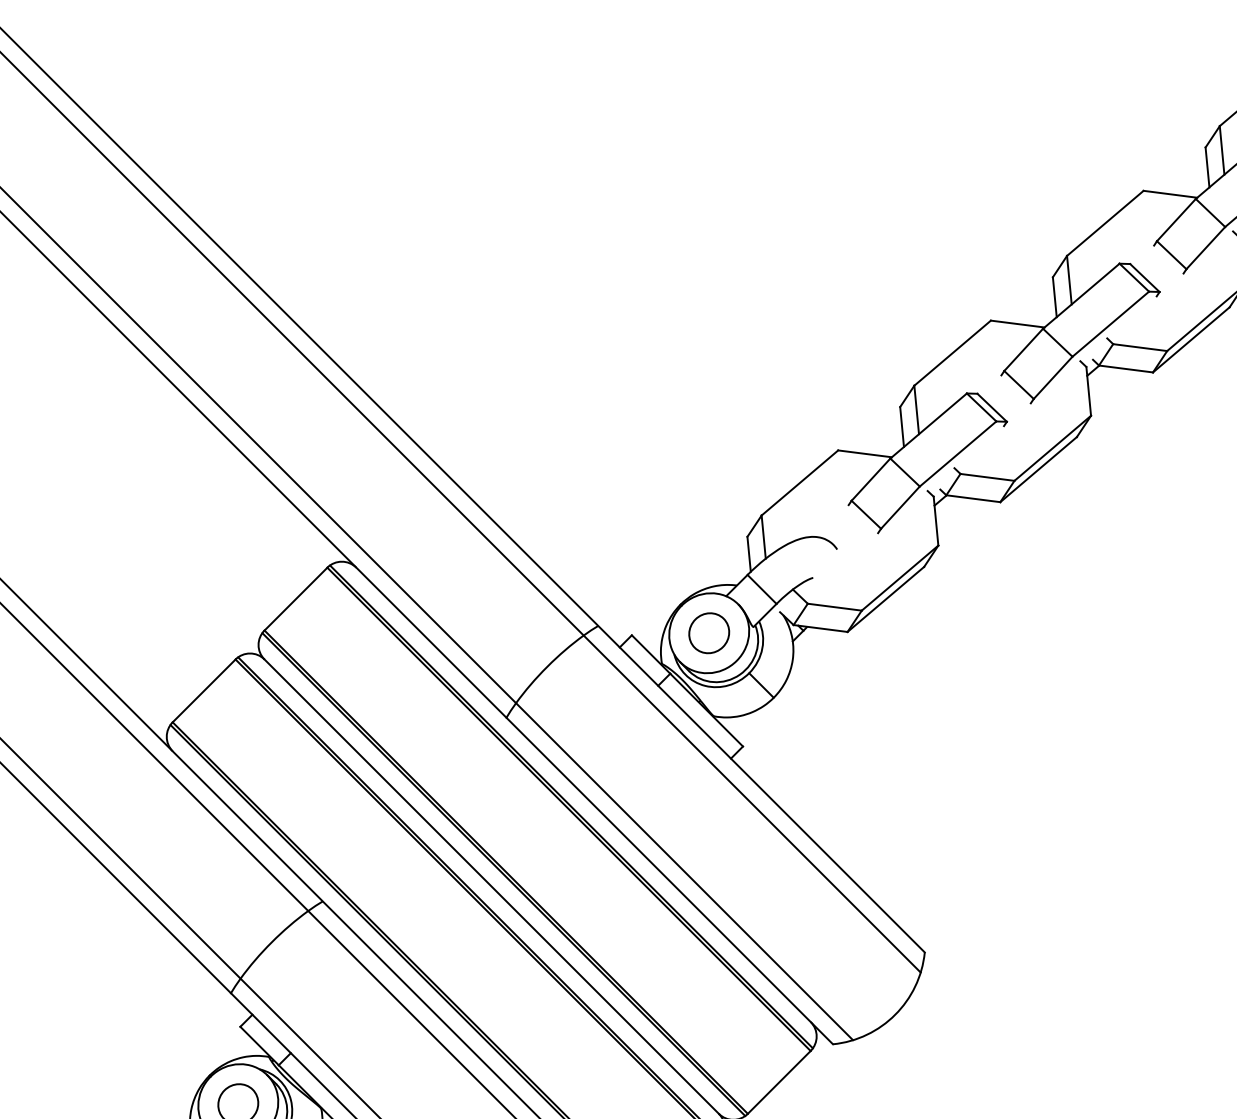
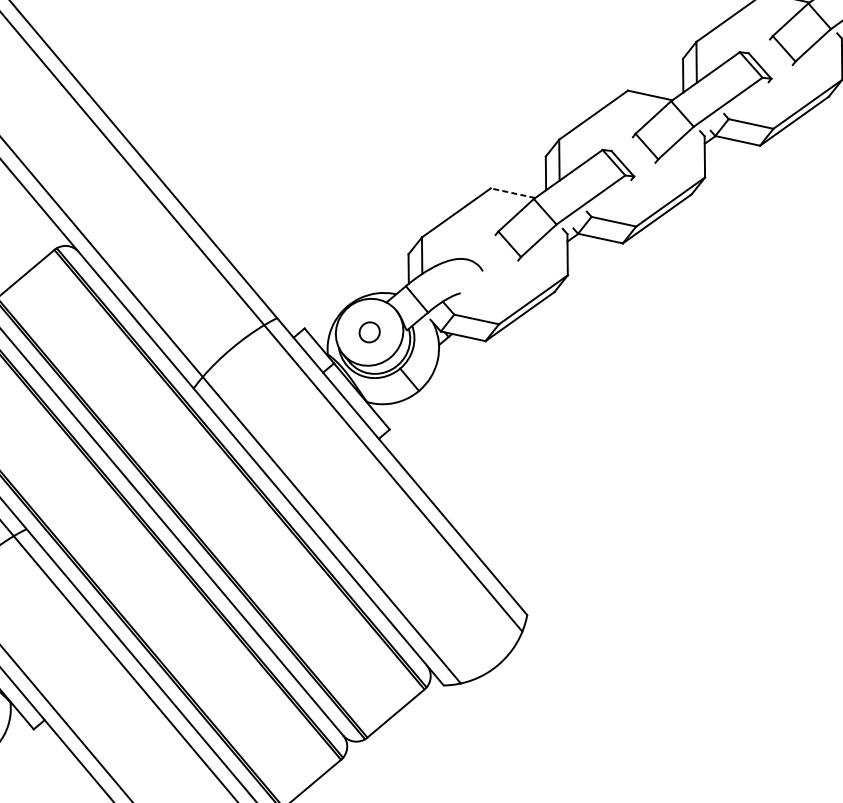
line: (864, 453) -> (512, 192), solid -> dashed
part: (709, 633) -> (369, 332), size x0.6

